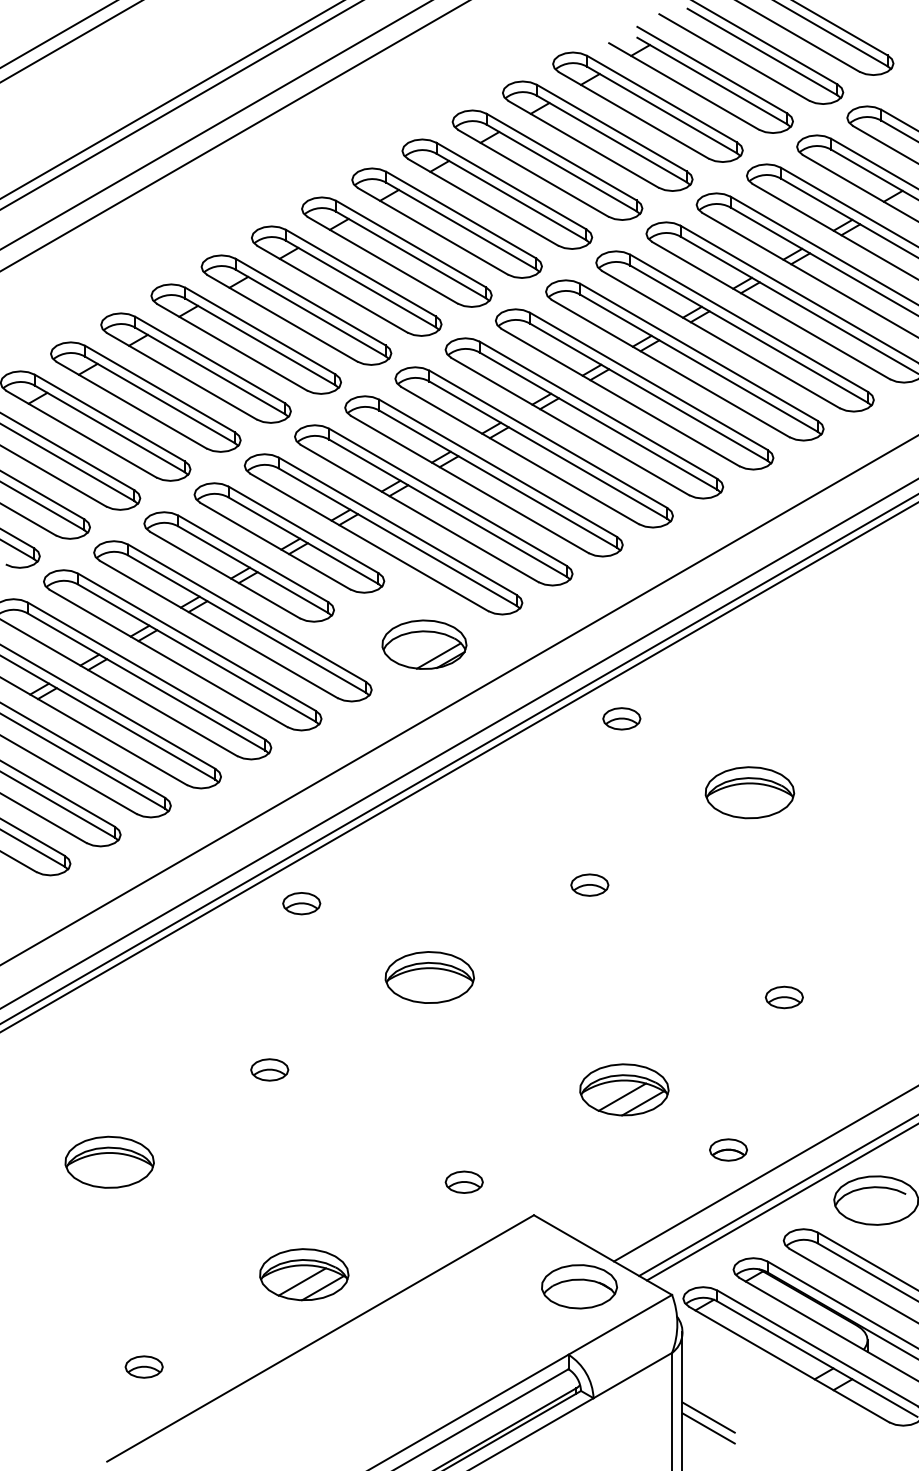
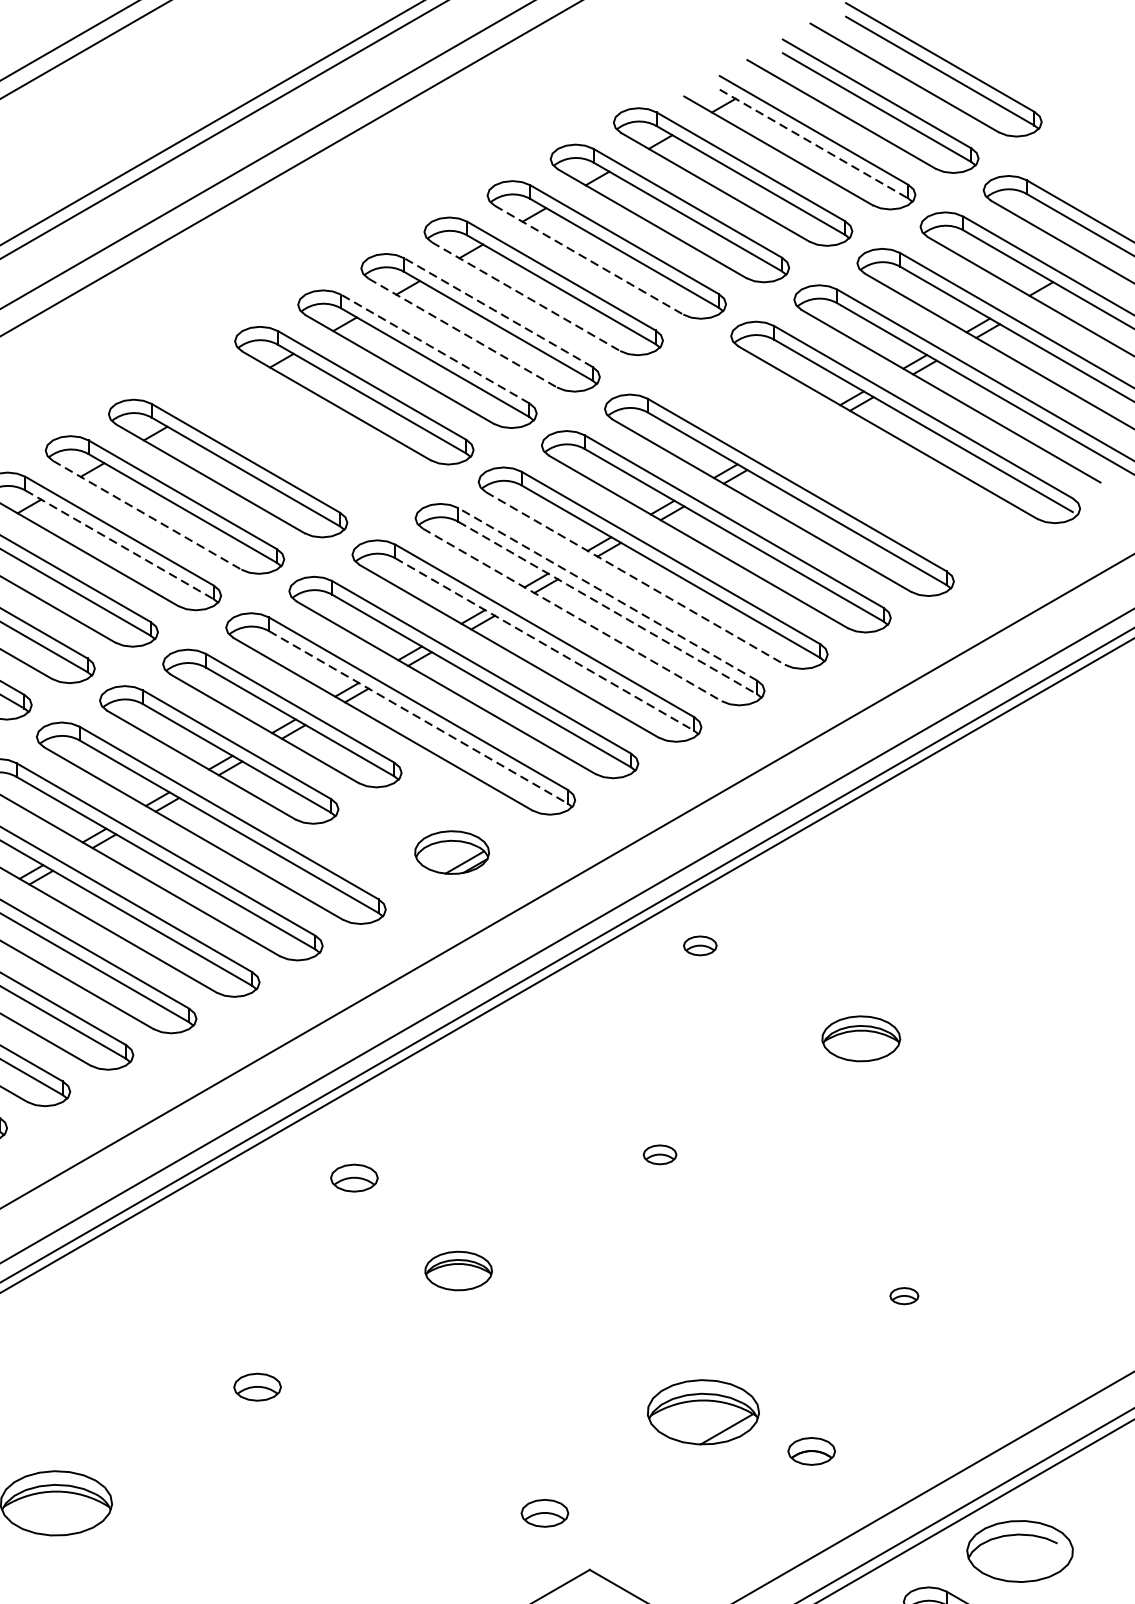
line: (712, 81) -> (814, 144), solid -> dashed
line: (533, 173) -> (589, 260), solid -> dashed
line: (483, 202) -> (526, 296), solid -> dashed
line: (461, 215) -> (498, 313), solid -> dashed
line: (432, 231) -> (462, 333), solid -> dashed
line: (411, 244) -> (435, 349), solid -> dashed
part: (296, 309) -> (291, 431), removed
part: (734, 331) -> (841, 458), removed
line: (181, 376) -> (146, 515), solid -> dashed
line: (159, 399) -> (119, 544), solid -> dashed
line: (570, 426) -> (635, 578), solid -> dashed
line: (547, 439) -> (606, 594), solid -> dashed
line: (548, 450) -> (608, 608), solid -> dashed
line: (520, 455) -> (572, 614), solid -> dashed
line: (498, 479) -> (545, 644), solid -> dashed
line: (398, 537) -> (419, 717), solid -> dashed
part: (424, 644) -> (452, 852), size x0.7
part: (621, 718) -> (699, 945), size x0.7
part: (749, 792) -> (860, 1038), size x0.7
part: (589, 884) -> (659, 1154), size x0.7
part: (301, 903) -> (354, 1177), moved
part: (429, 977) -> (458, 1270), size x0.6
part: (783, 997) -> (903, 1296), size x0.6
line: (622, 1096) -> (701, 1420), removed
part: (728, 1149) -> (811, 1450), moved
part: (463, 1181) -> (543, 1512), moved

